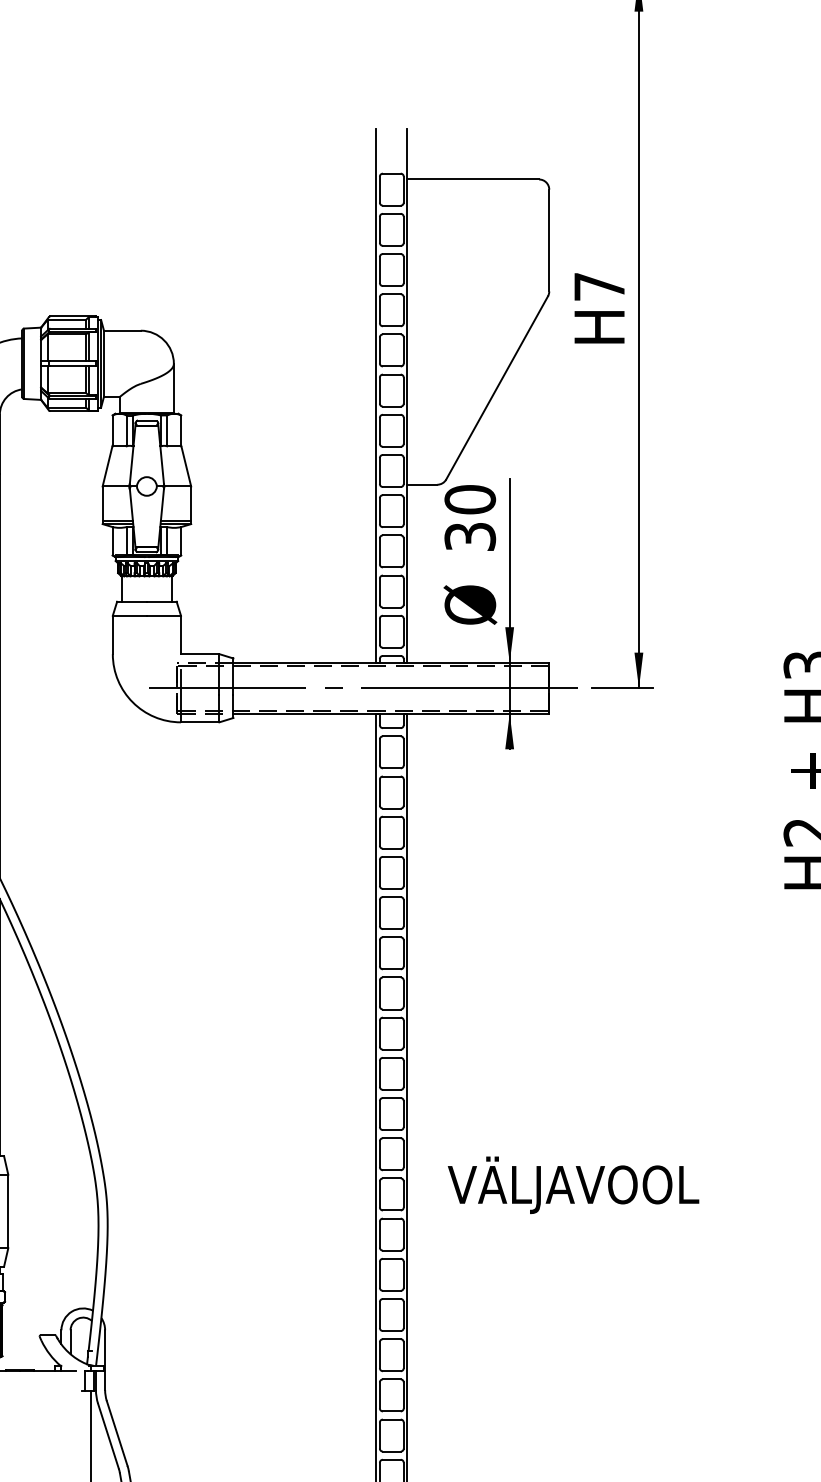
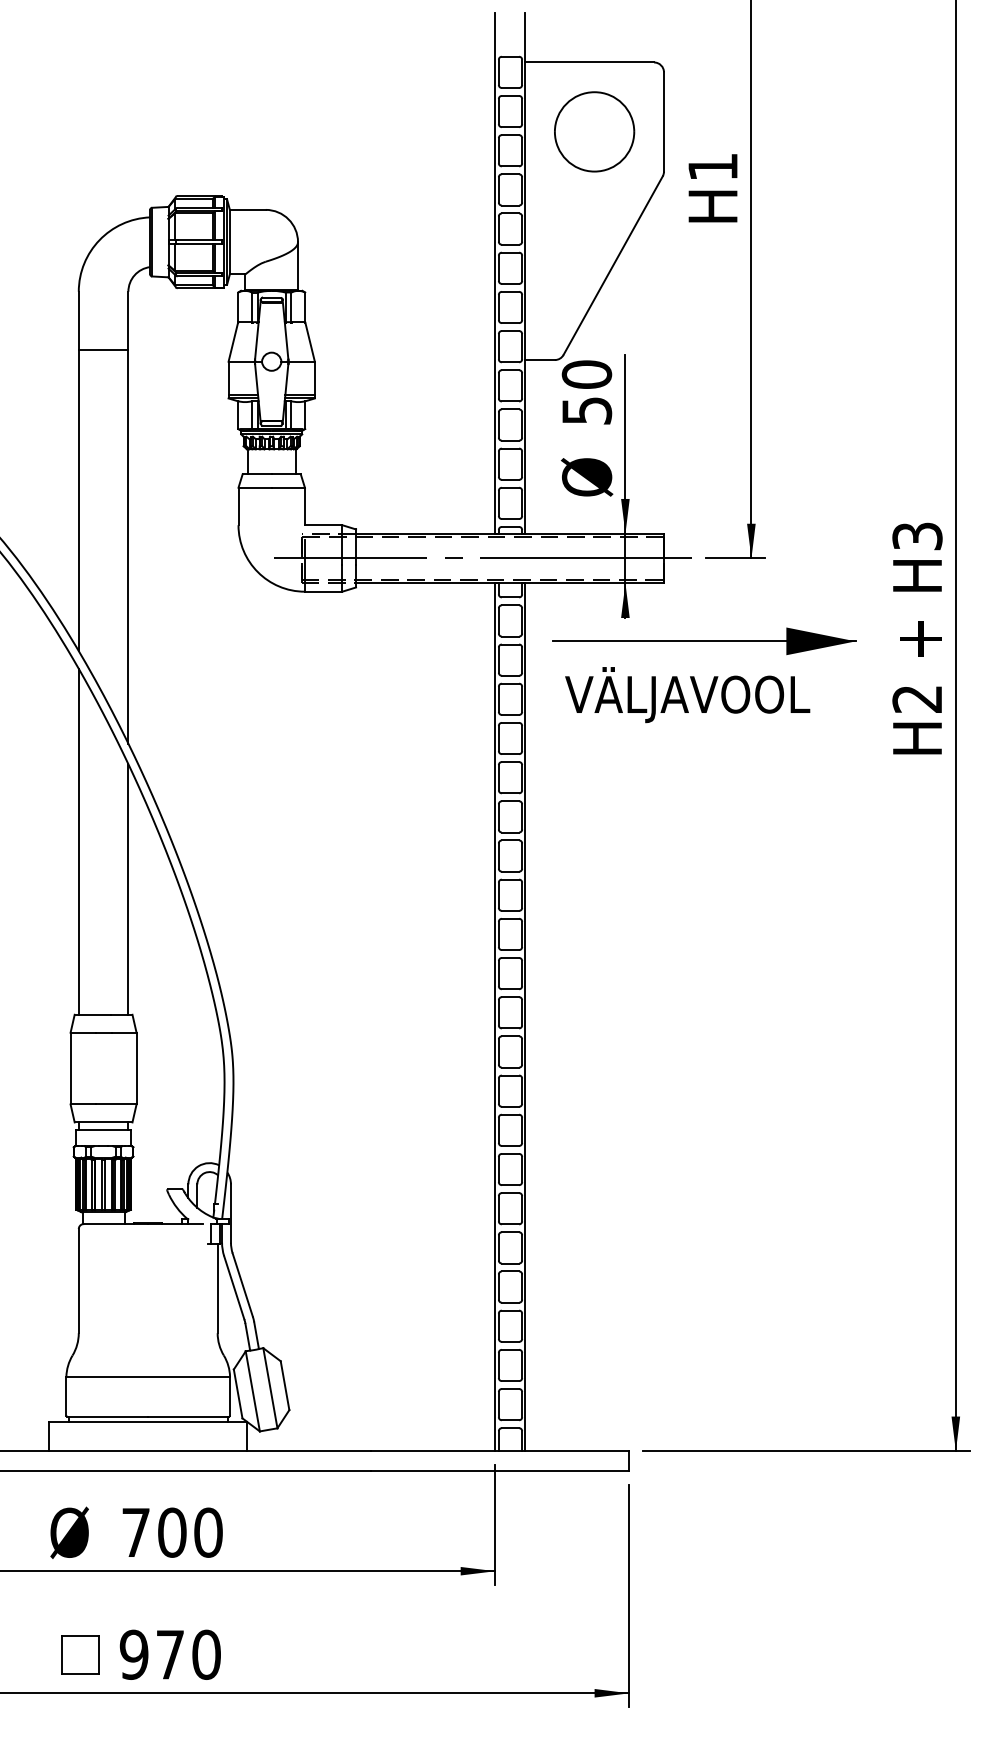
part: (477, 250) -> (594, 131), added
text: (599, 286) -> (712, 166), H7 -> H1
text: (469, 536) -> (586, 410), 30 -> 50
part: (590, 773) -> (704, 641), added
text: (573, 1185) -> (687, 695), moved

